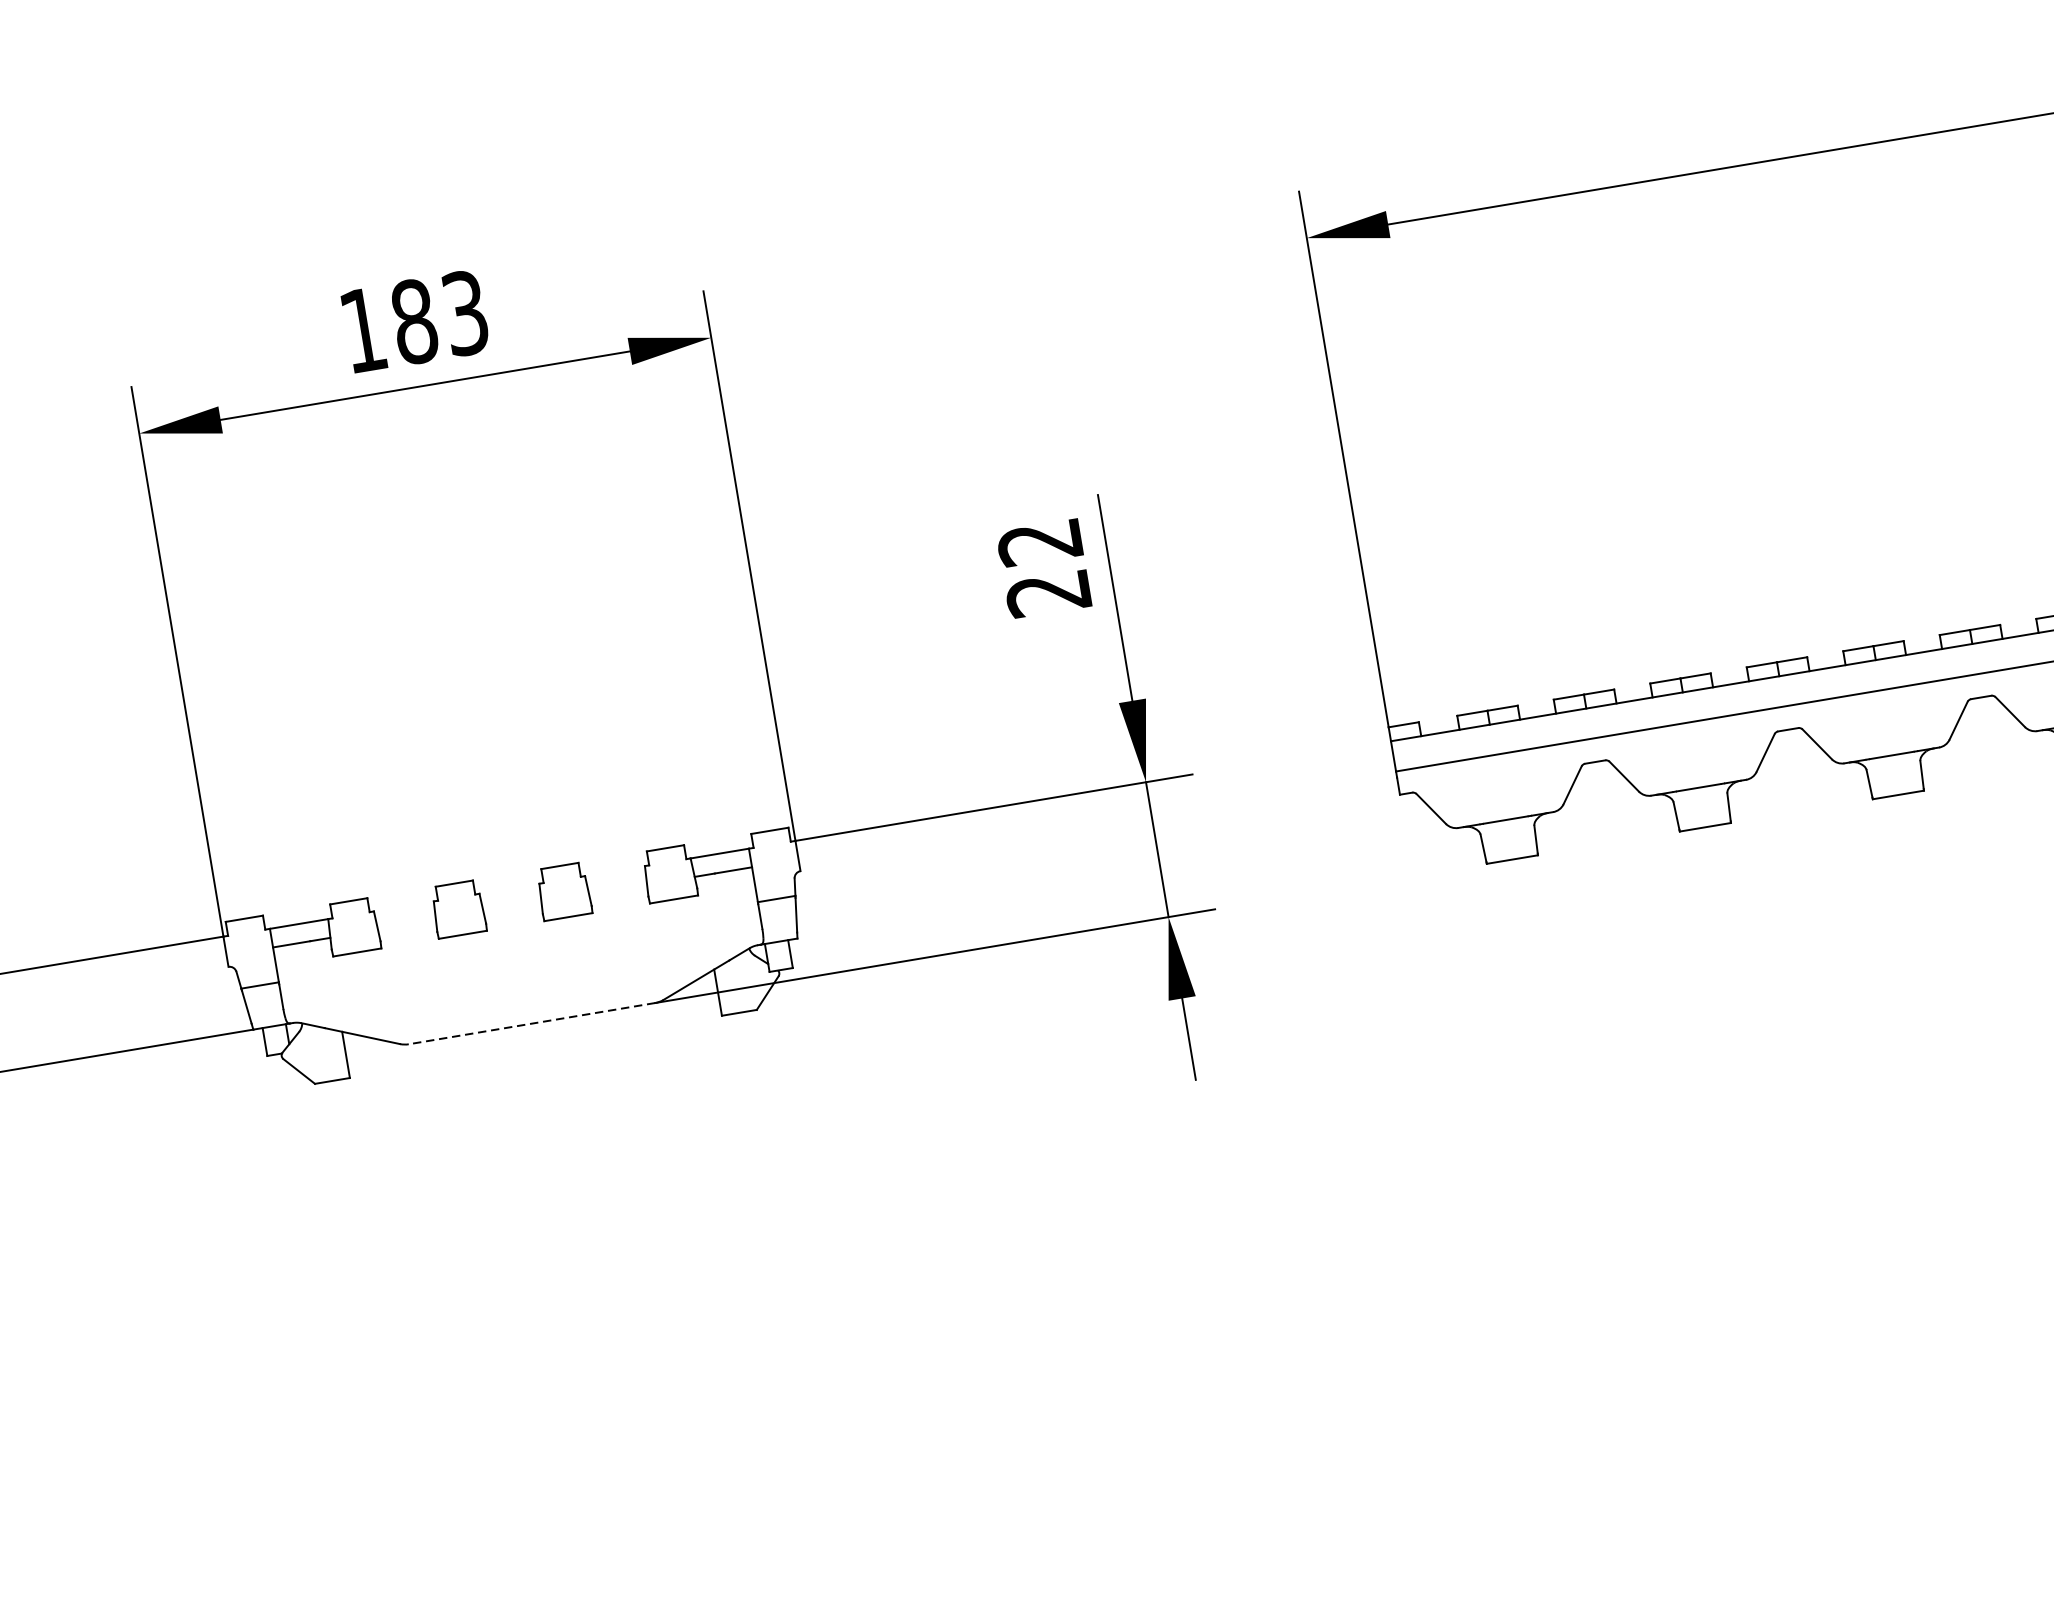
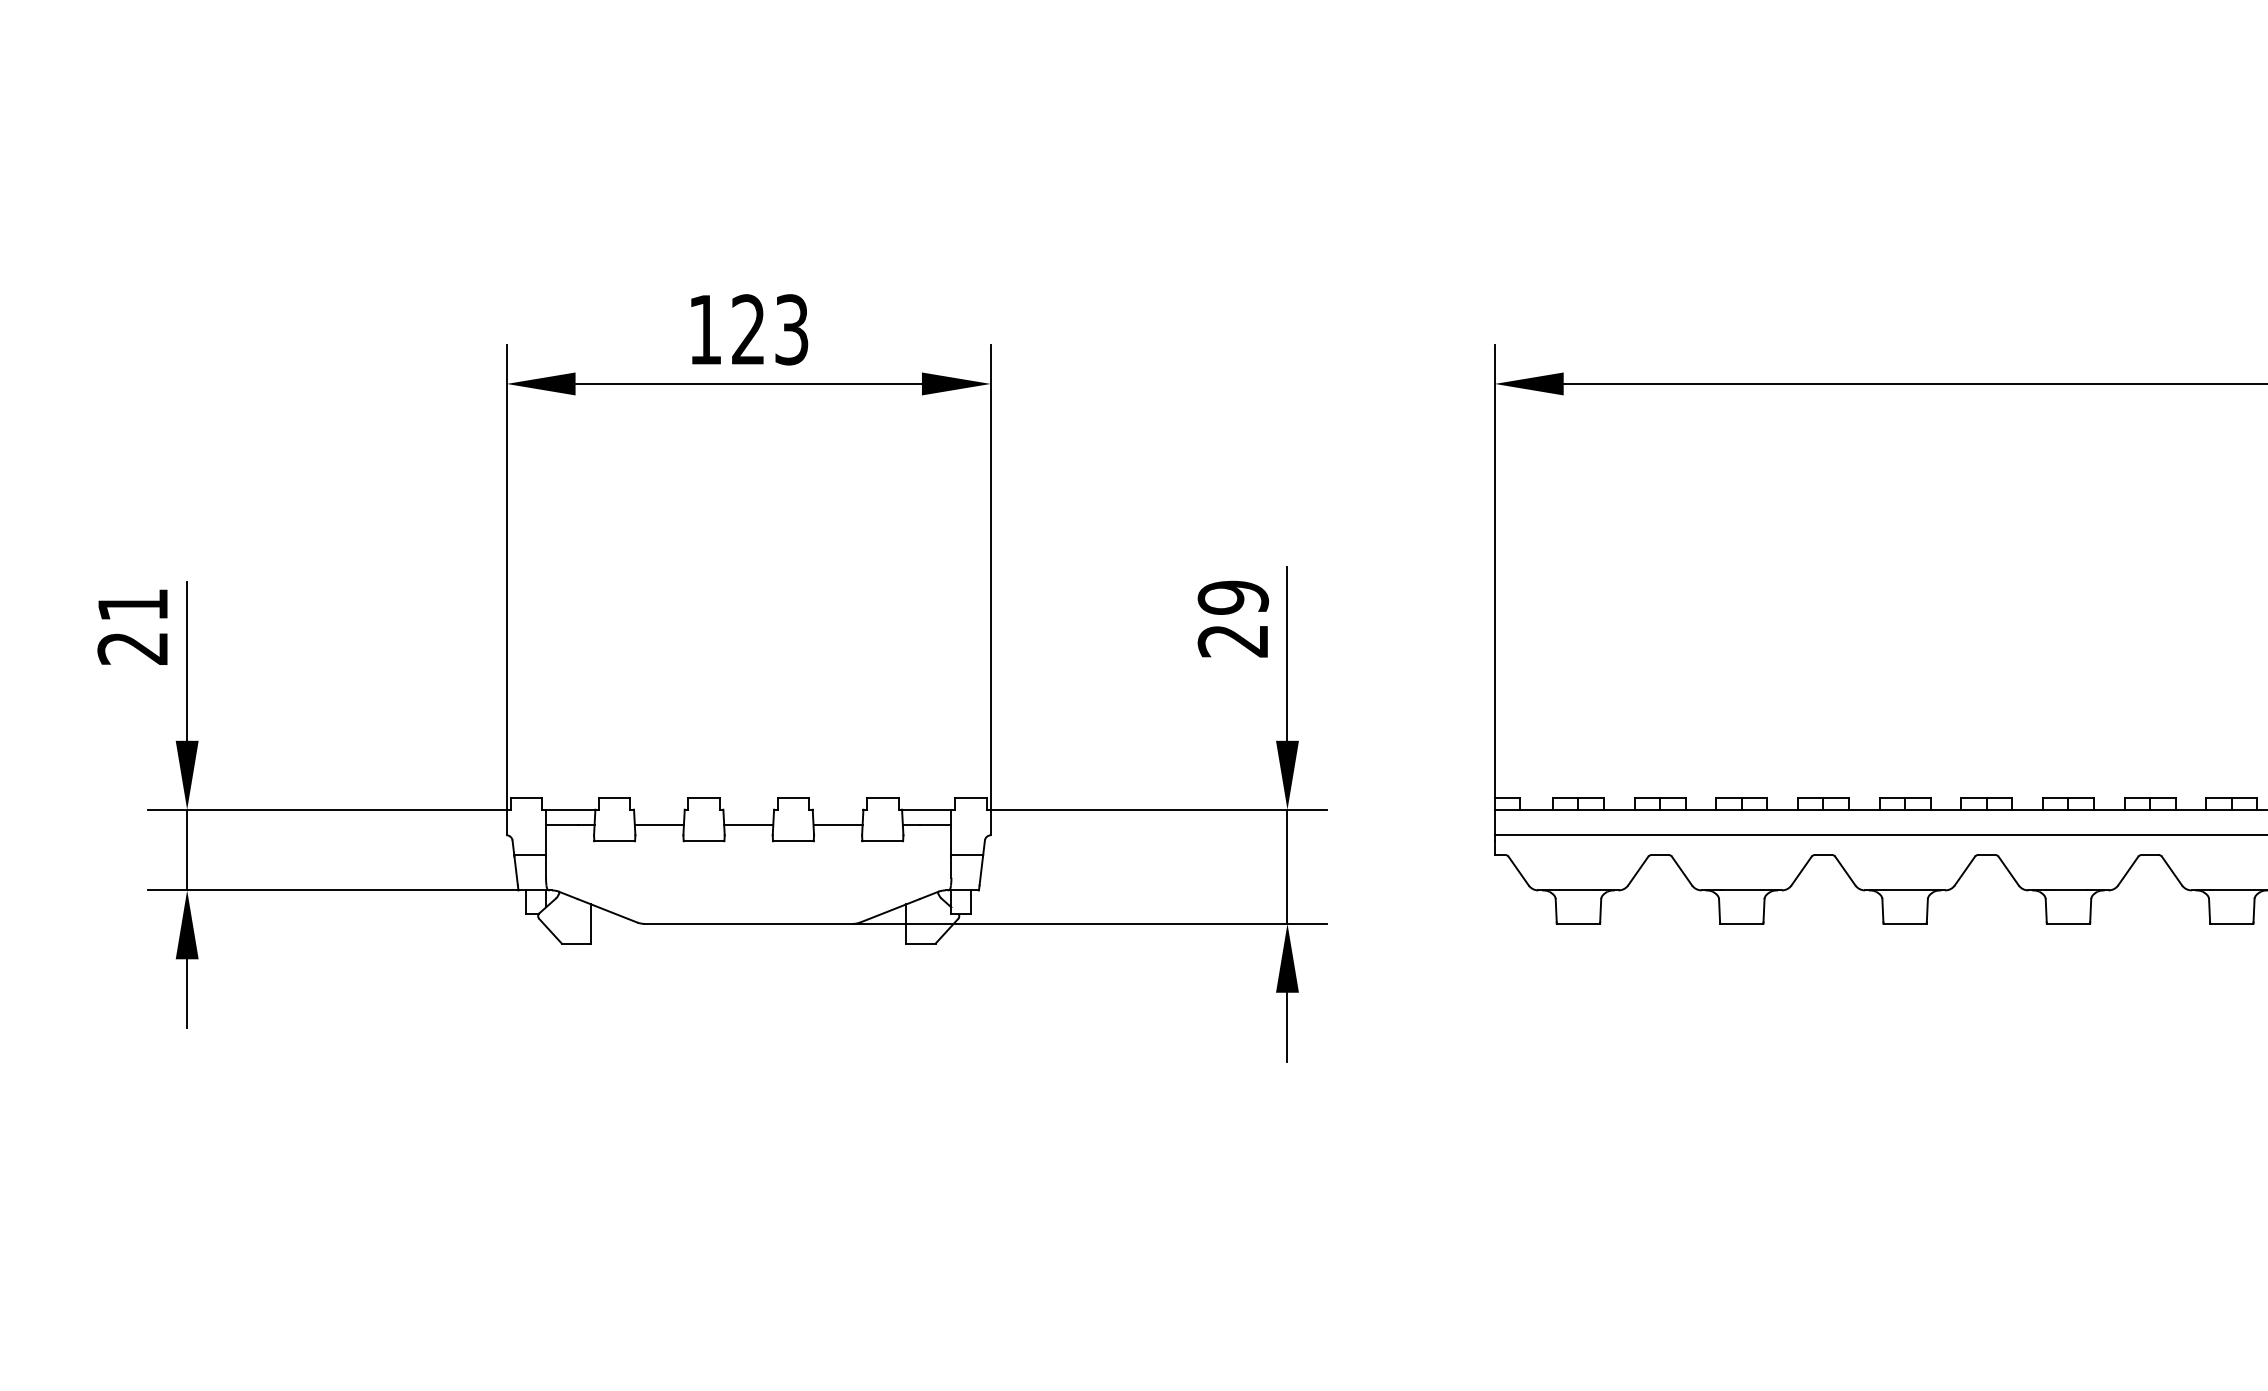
text: (414, 321) -> (748, 329), 183 -> 123
text: (1040, 542) -> (1233, 597), 22 -> 29
line: (617, 889) -> (837, 825), added
line: (512, 907) -> (748, 825), added
line: (405, 925) -> (658, 825), added
line: (531, 1023) -> (748, 923), dashed -> solid

